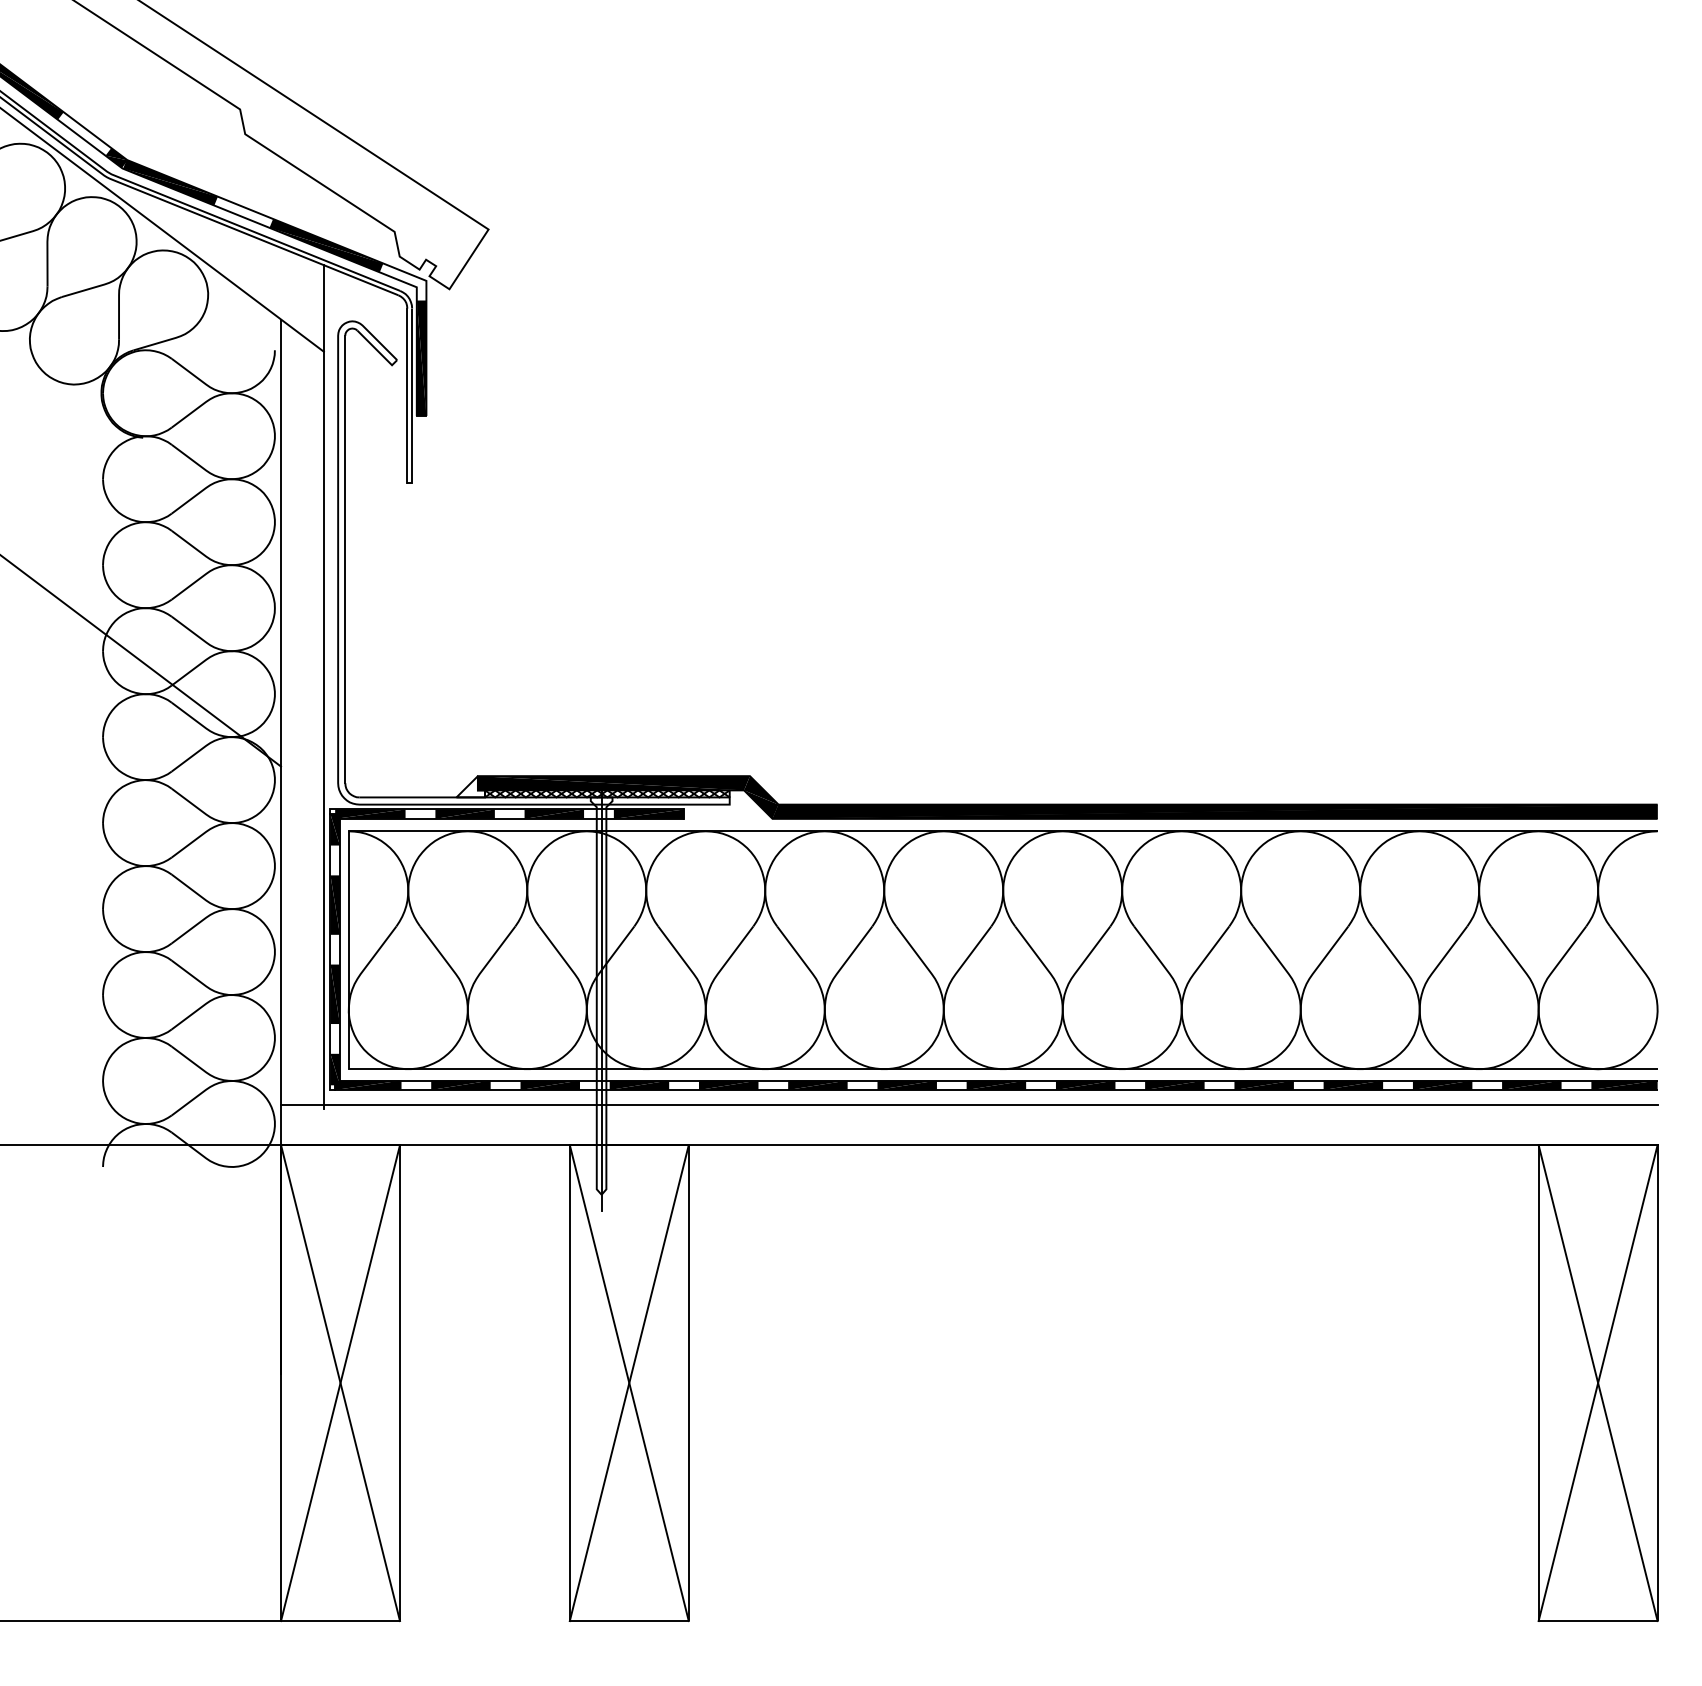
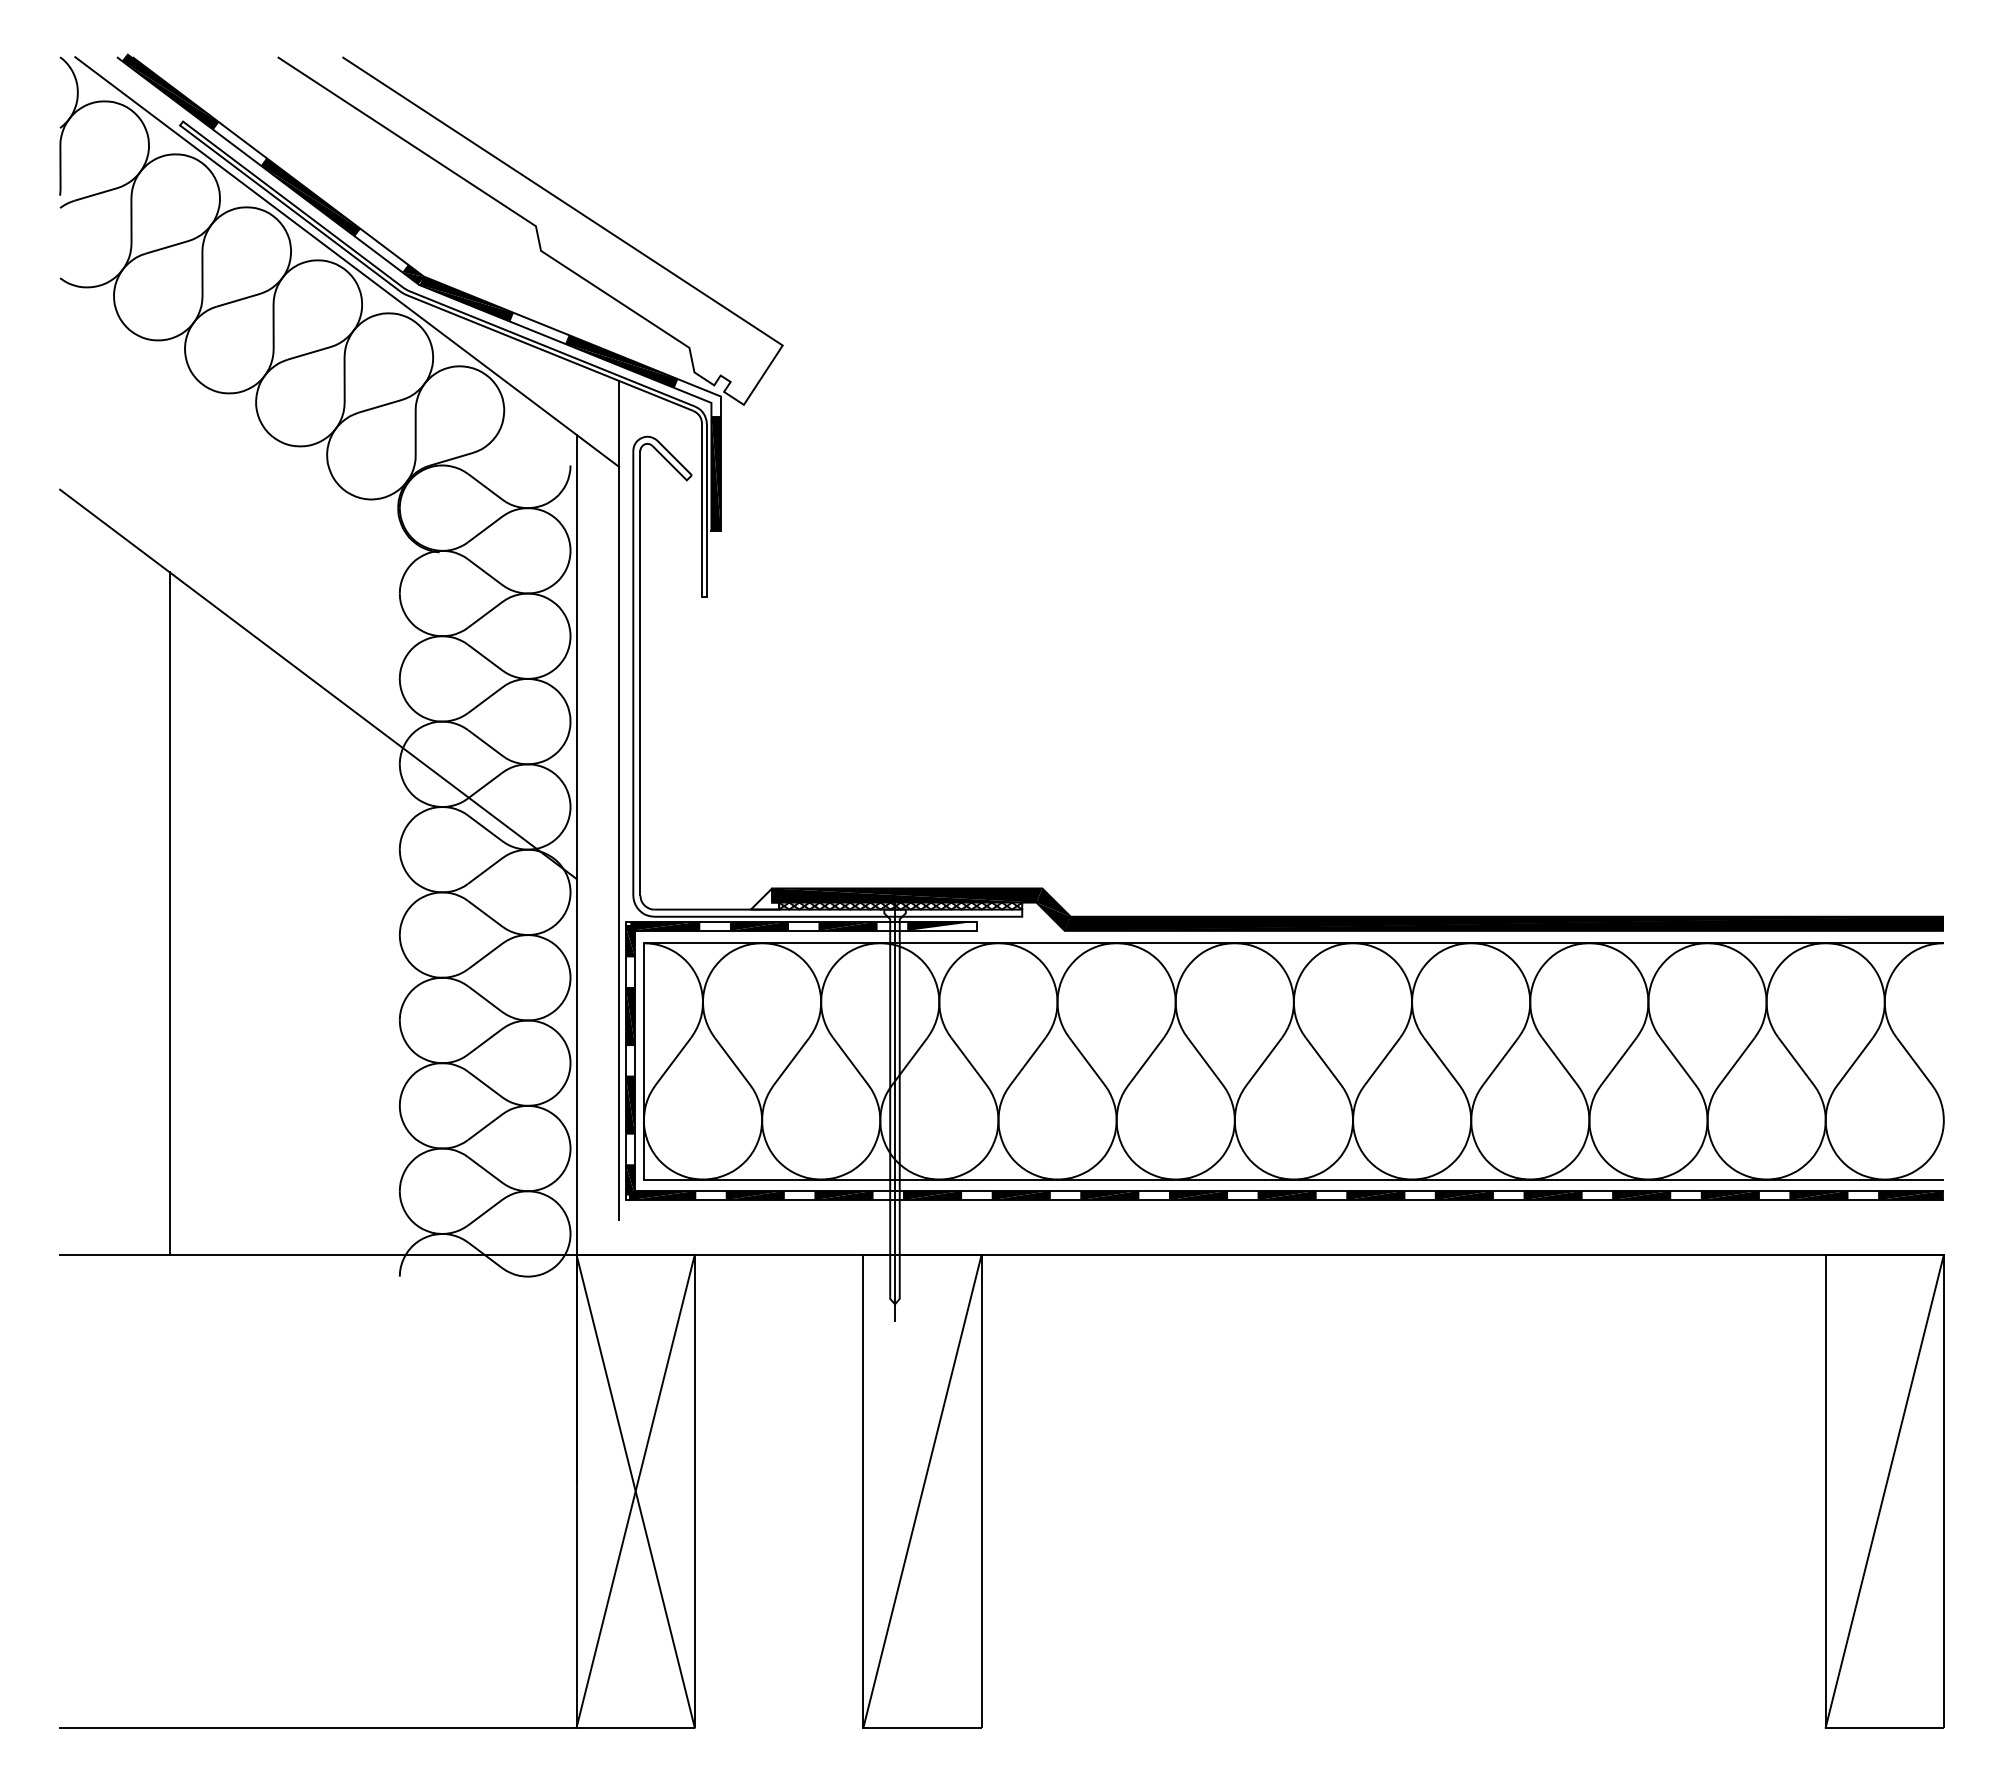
fill: (649, 813) -> (942, 925), removed
line: (968, 1104) -> (1259, 1214), removed
line: (629, 1382) -> (922, 1490), removed
line: (1597, 1382) -> (1884, 1490), removed

